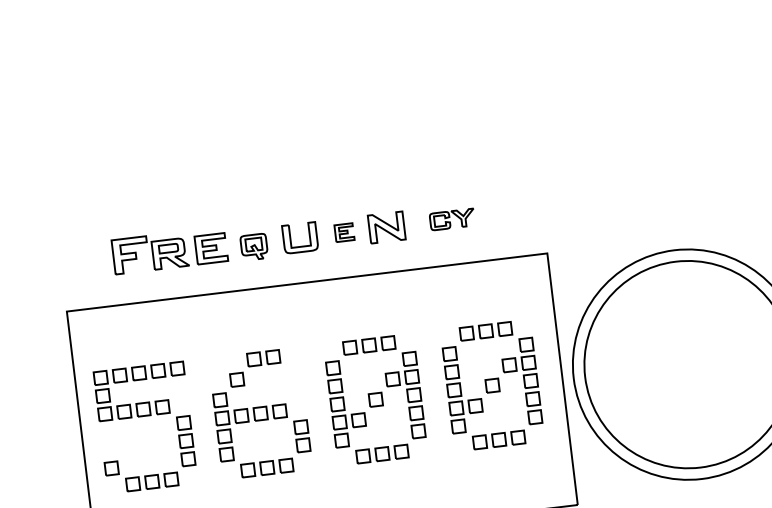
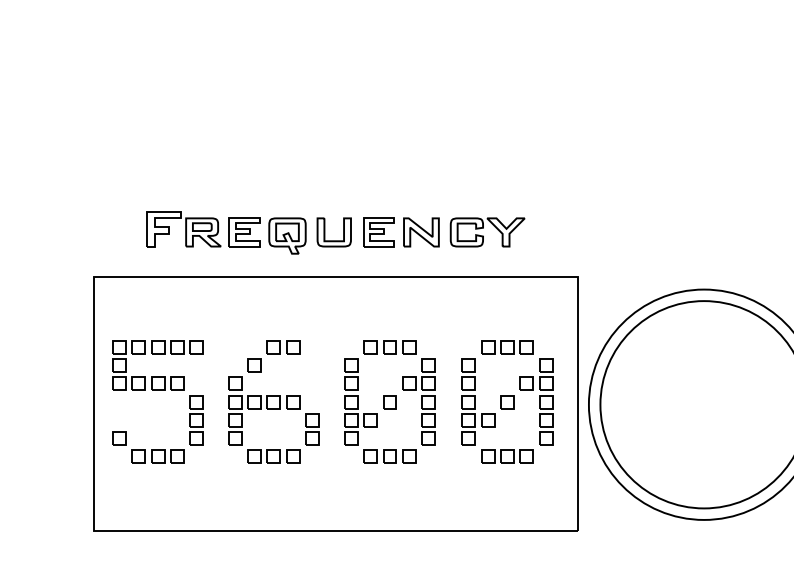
part: (452, 219) -> (487, 232), size x1.67
part: (344, 232) -> (378, 232), size x1.67
part: (254, 246) -> (287, 235), size x1.43

